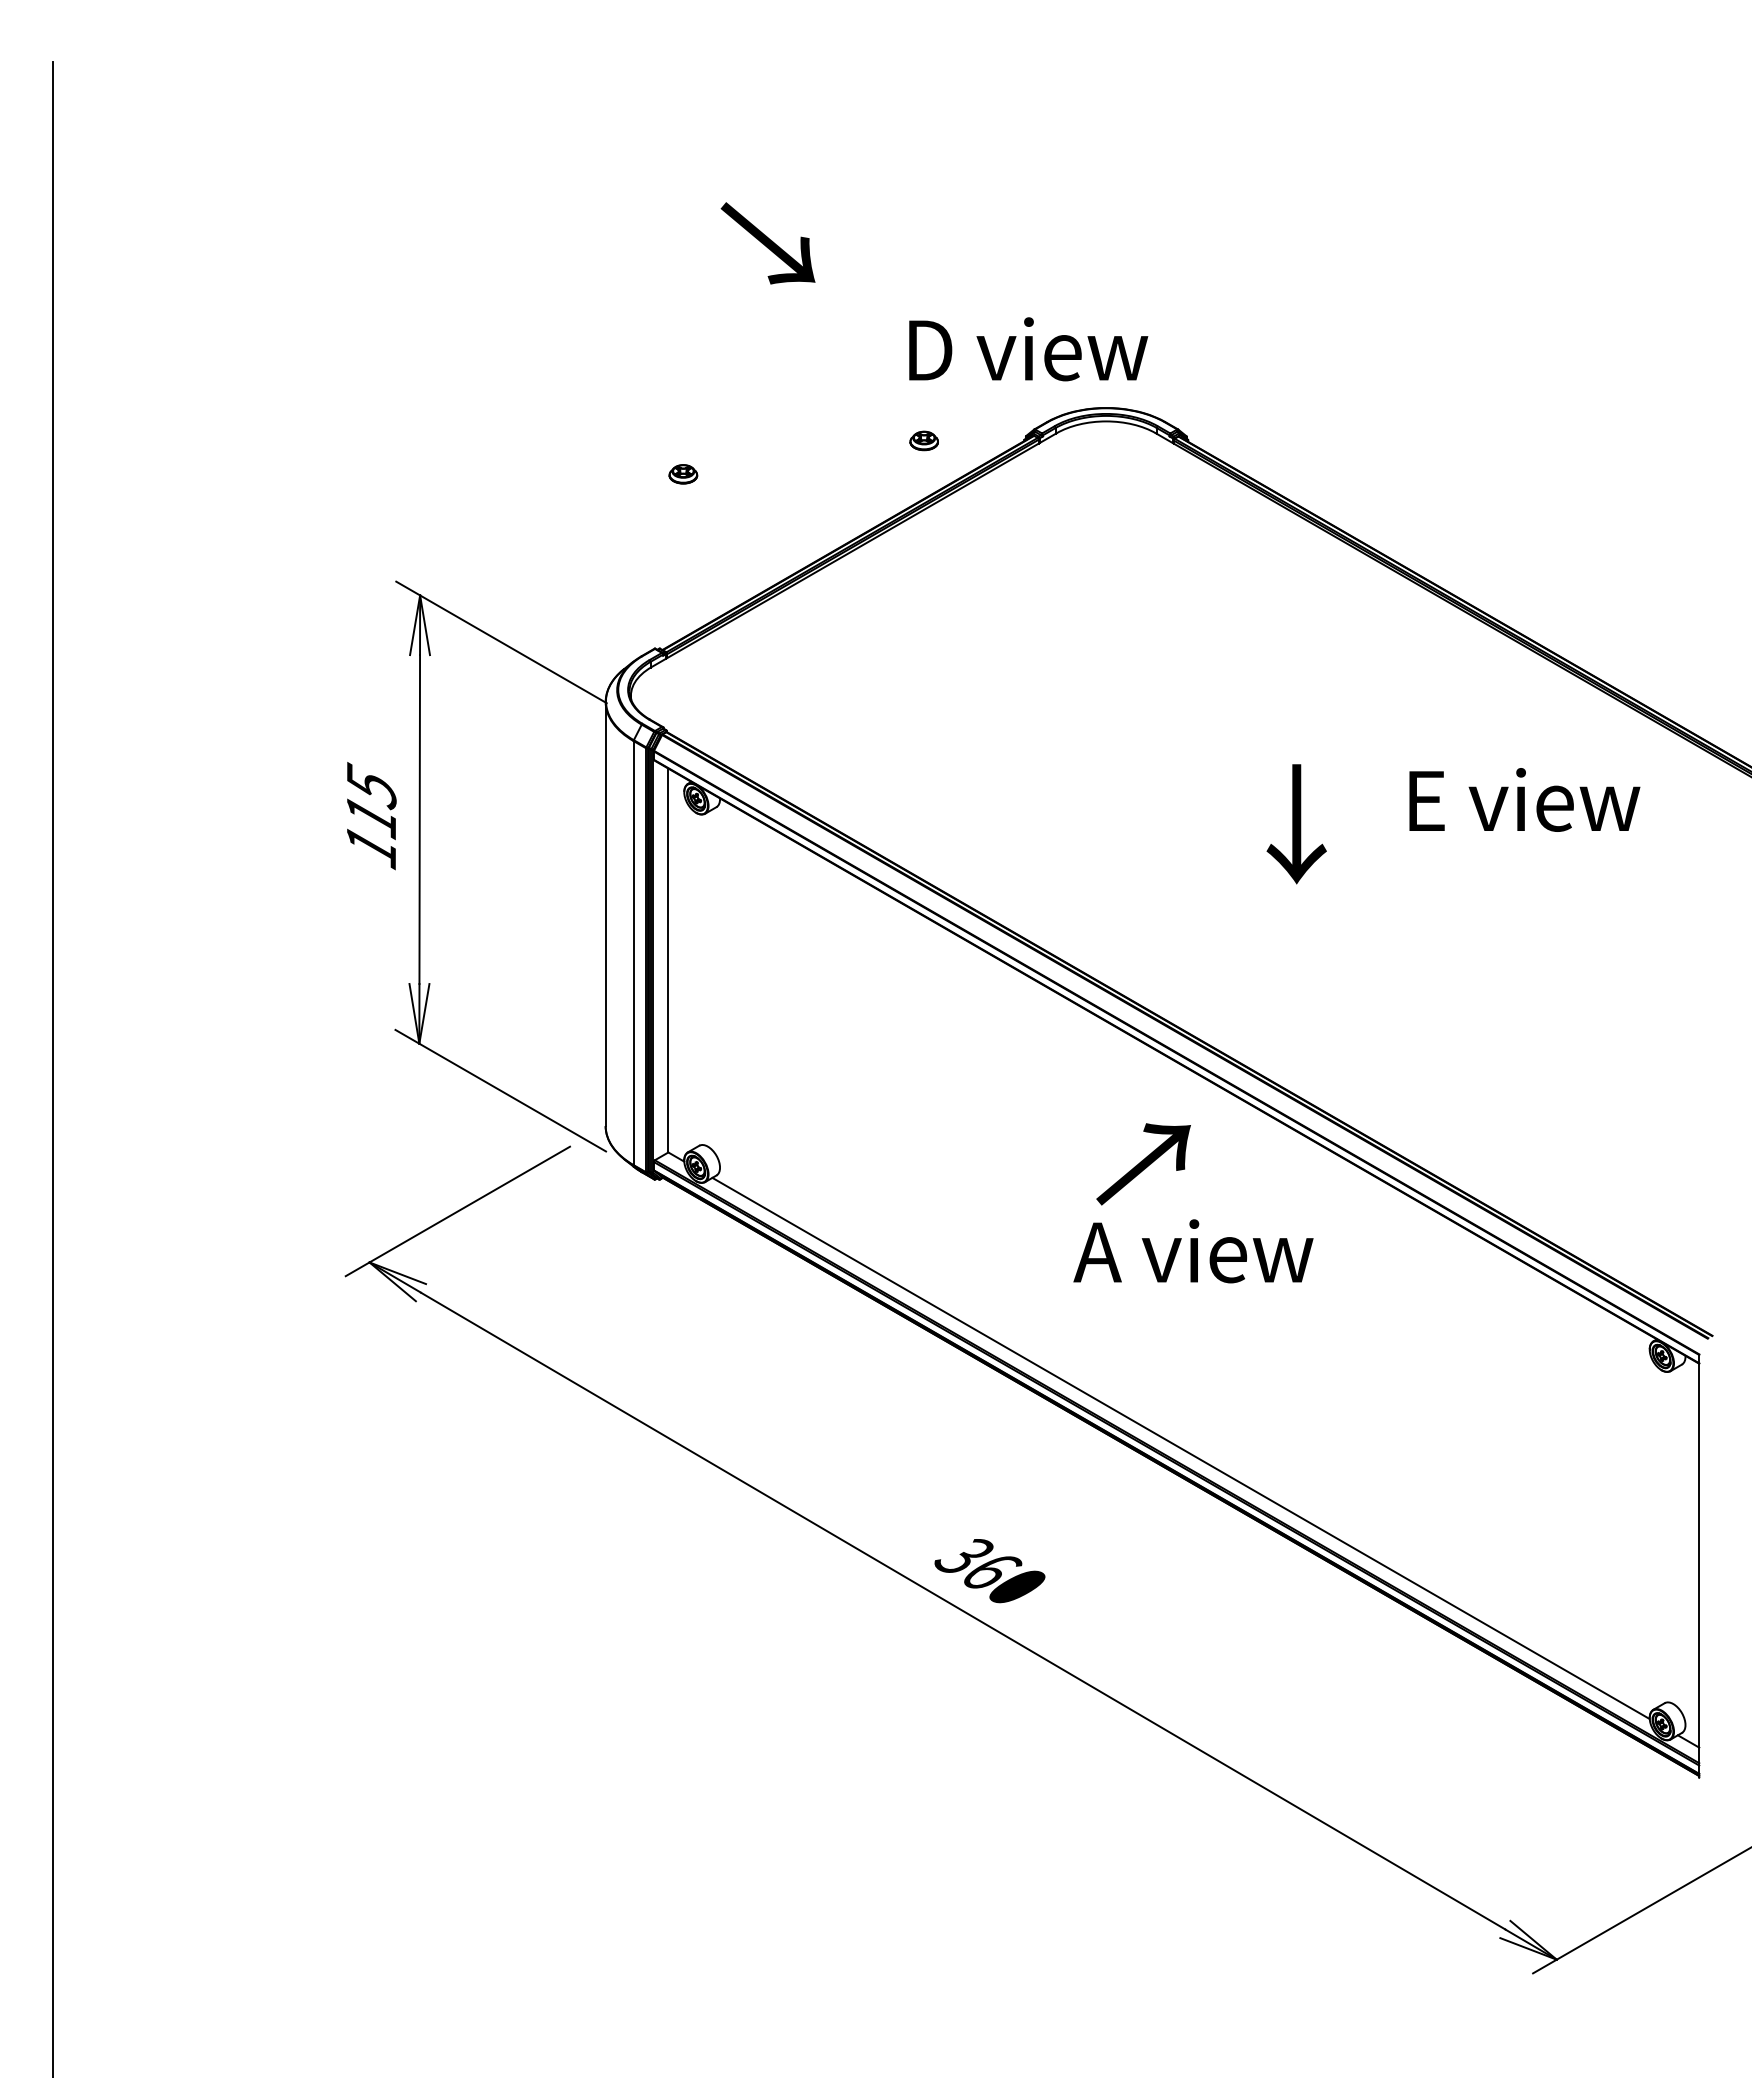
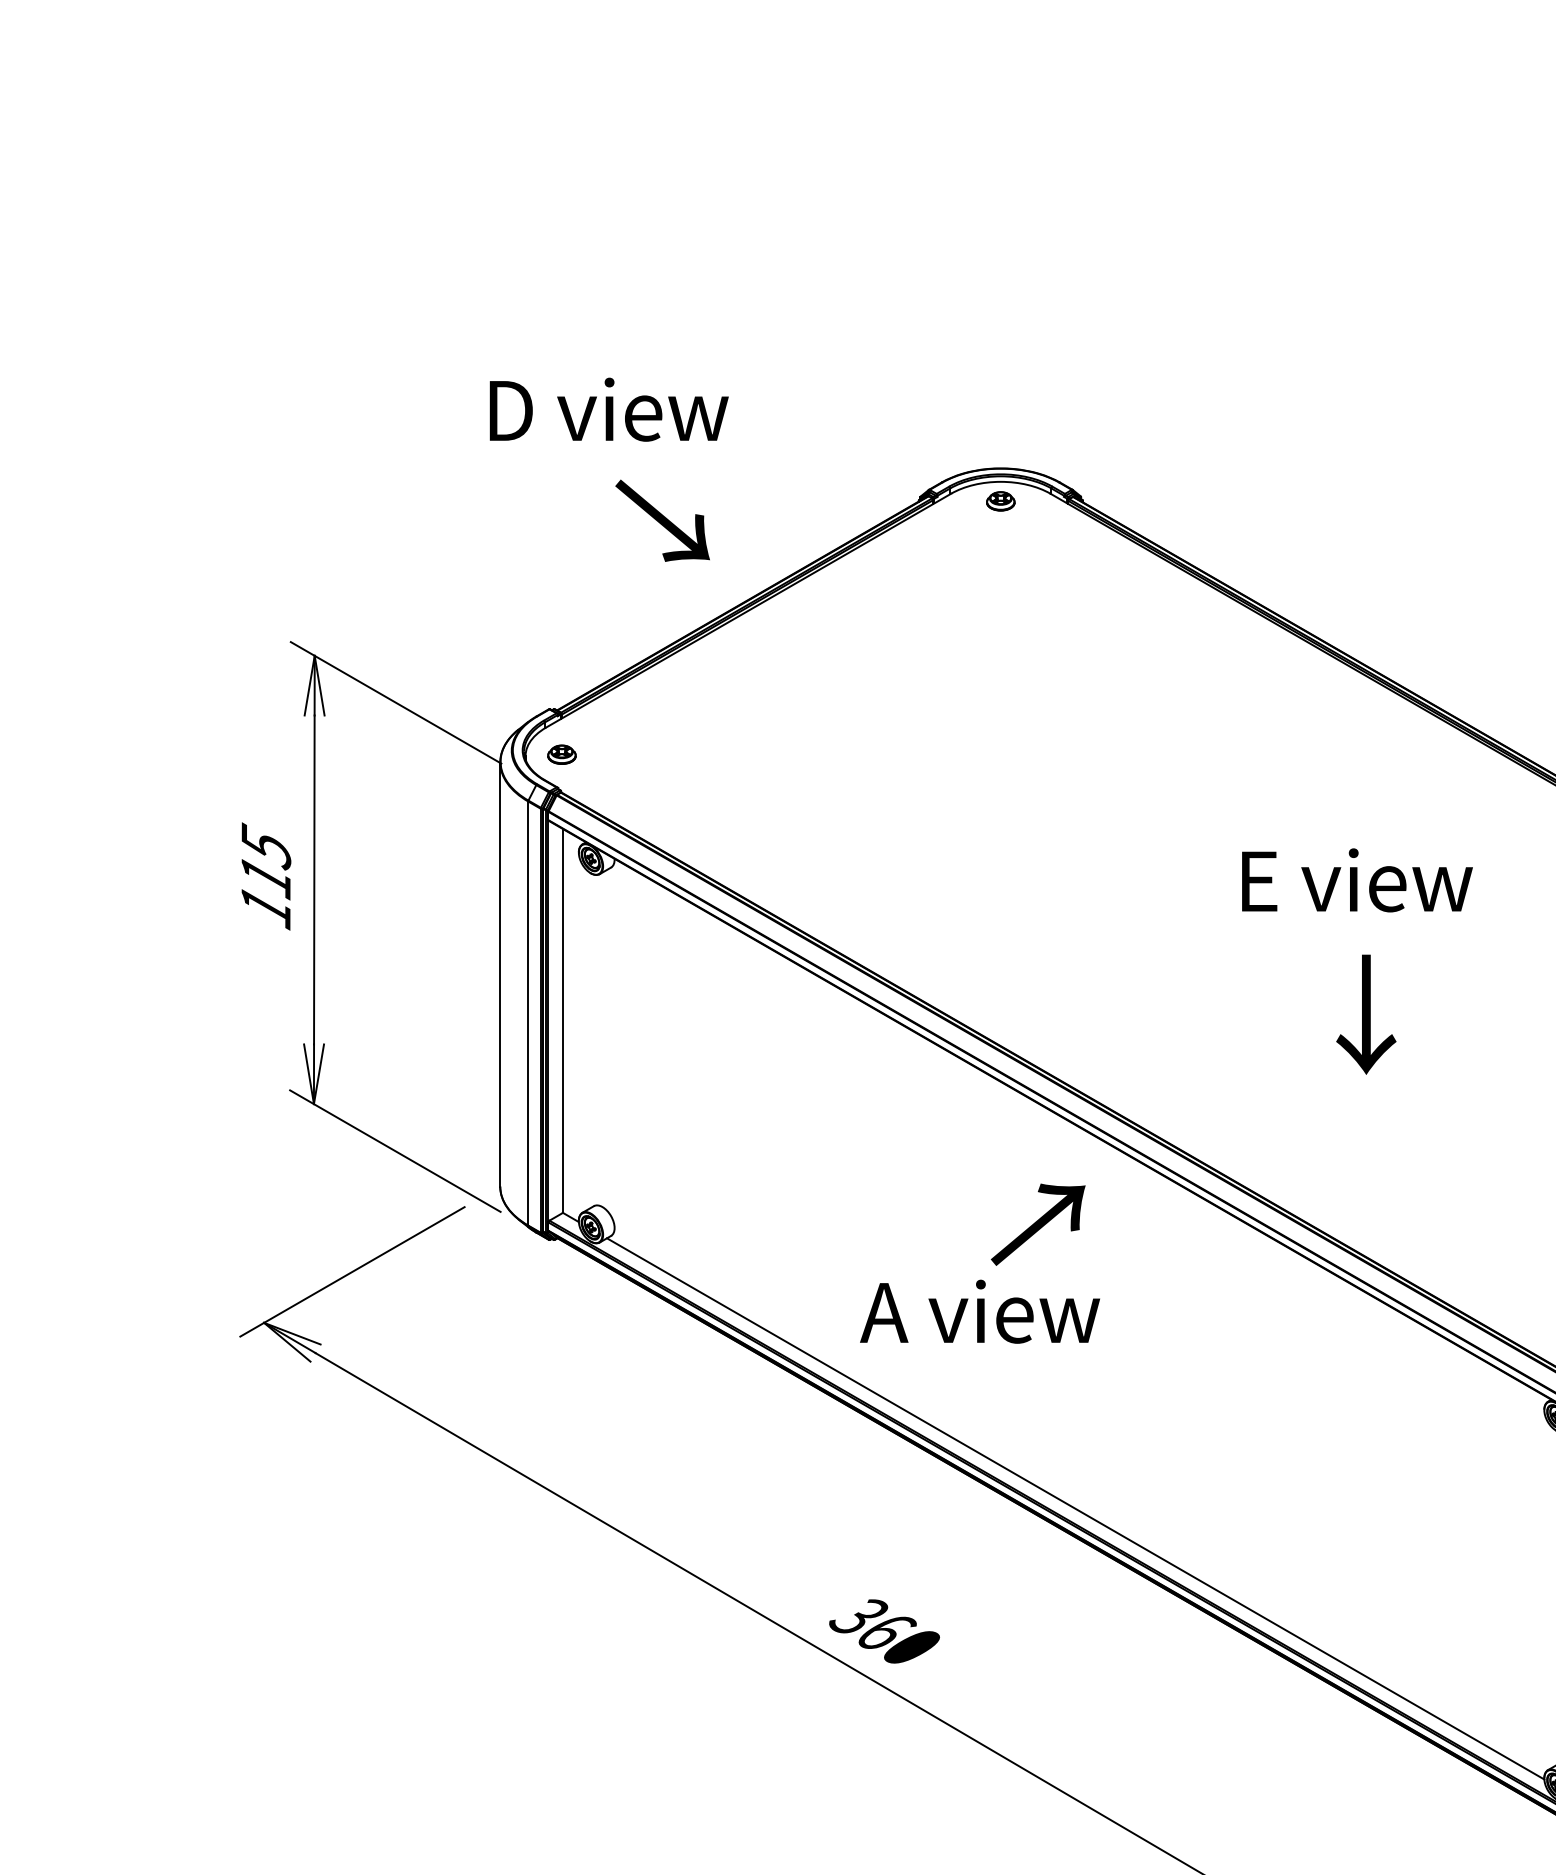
text: (767, 243) -> (662, 520), moved
text: (1028, 349) -> (609, 409), moved
part: (923, 440) -> (1000, 500), moved
part: (683, 474) -> (562, 754), moved
text: (1524, 799) -> (1357, 879), moved
text: (1296, 824) -> (1366, 1014), moved
text: (1193, 1251) -> (980, 1311), moved

